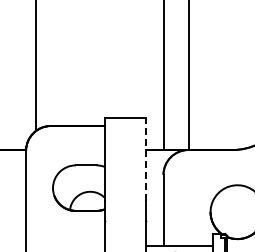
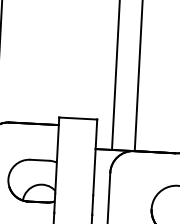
line: (146, 158) -> (95, 156), dashed -> solid

